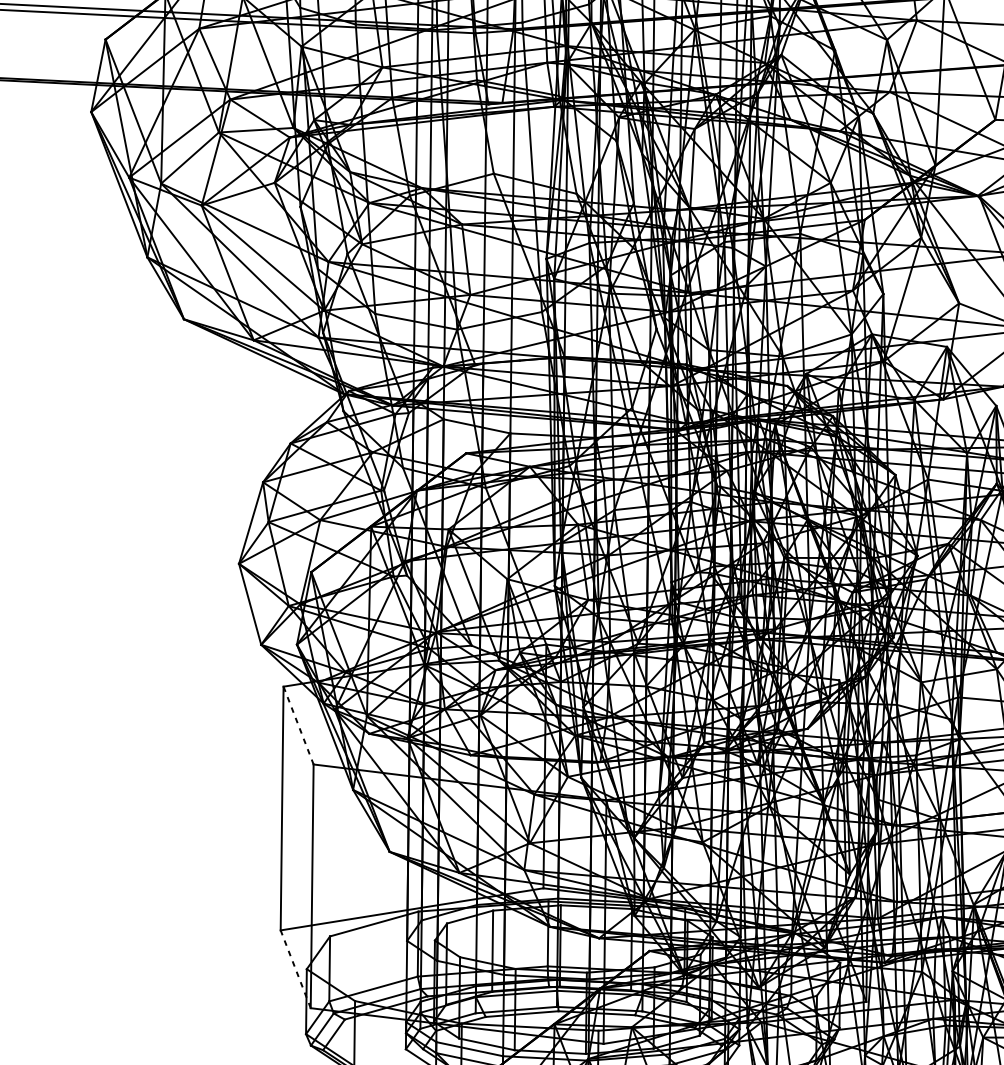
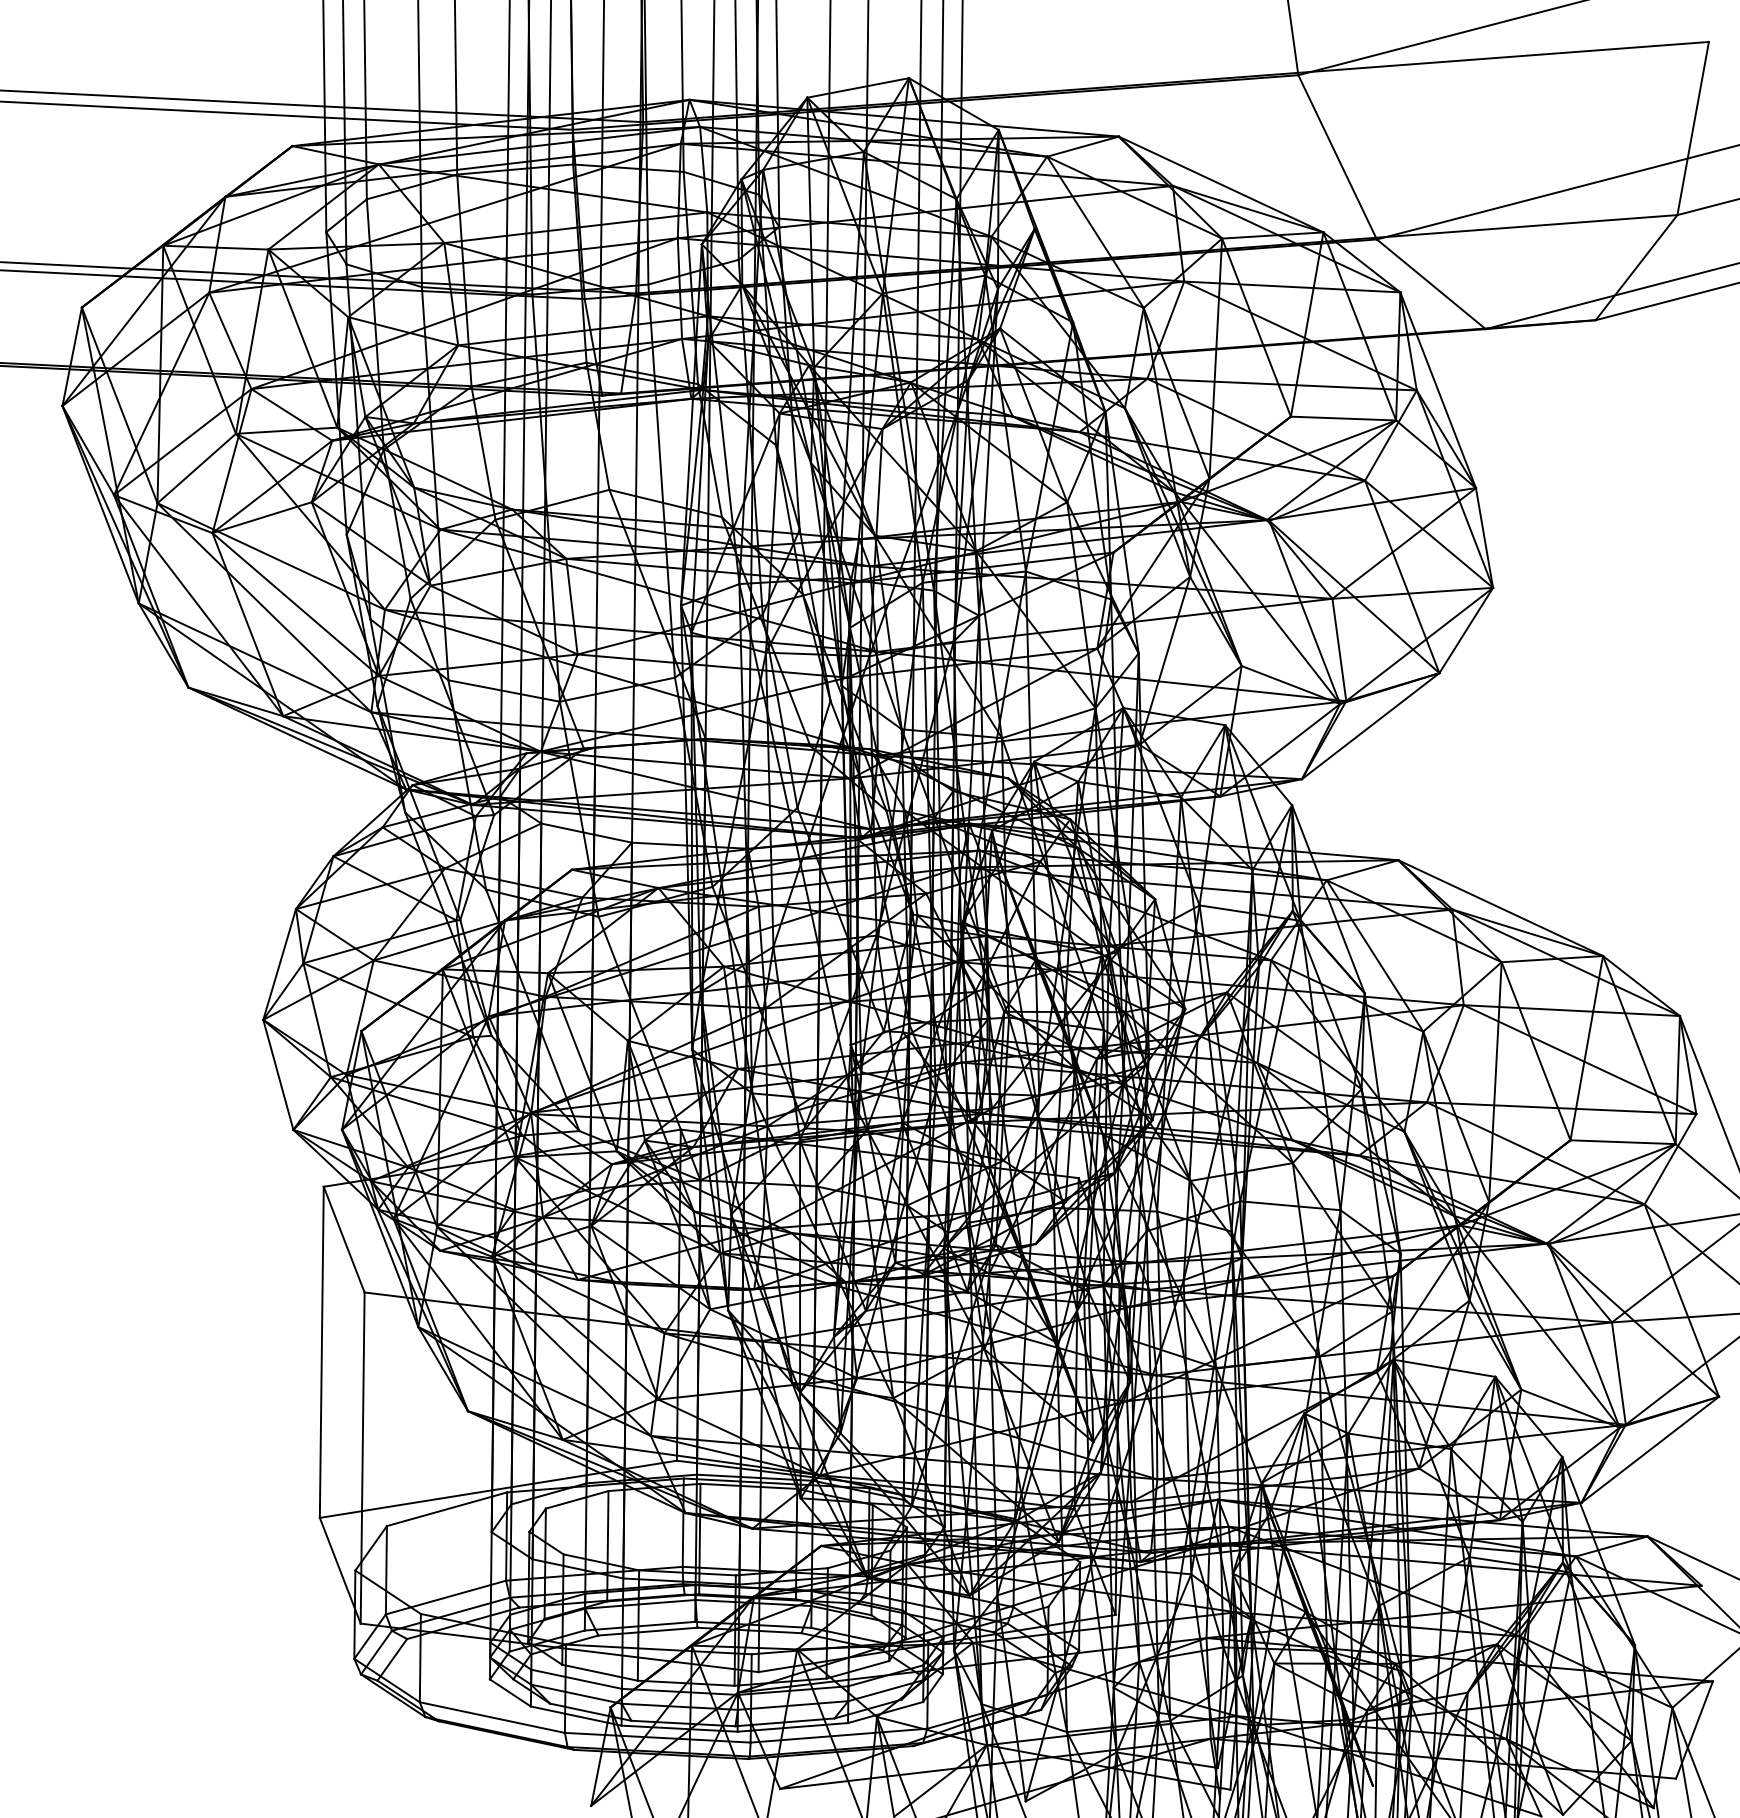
line: (298, 725) -> (344, 1239), dashed -> solid
line: (295, 969) -> (340, 1570), dashed -> solid

